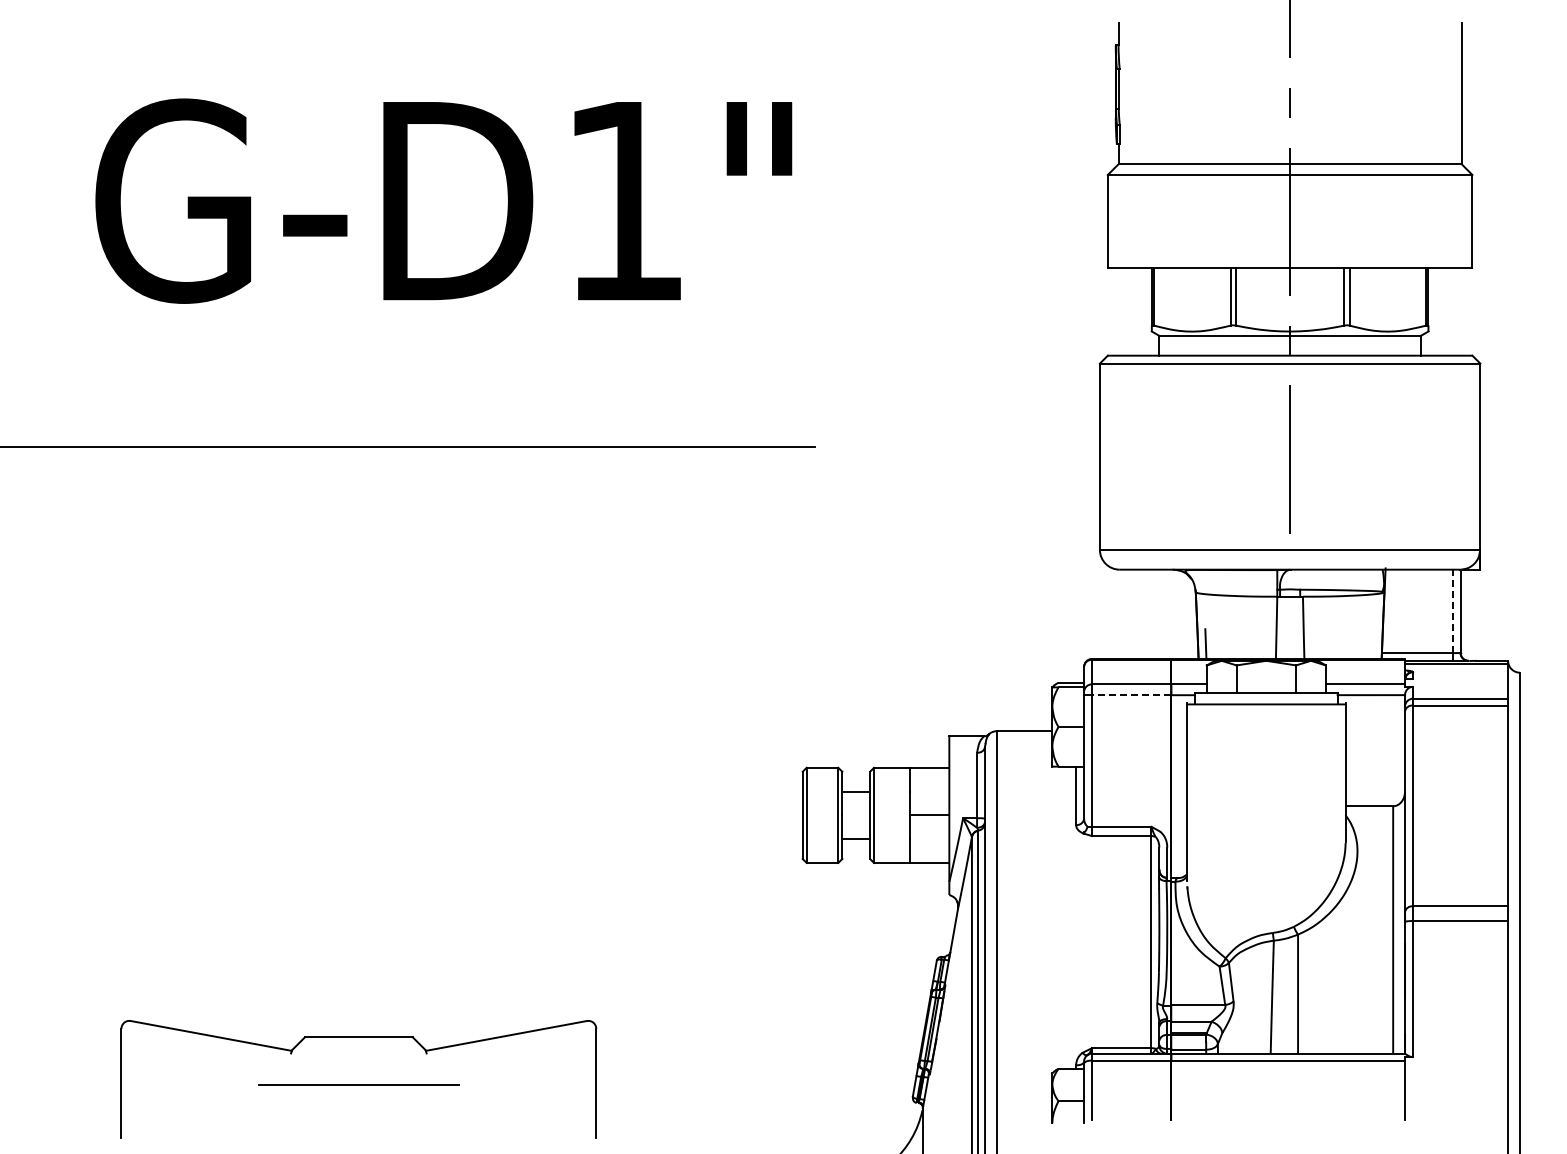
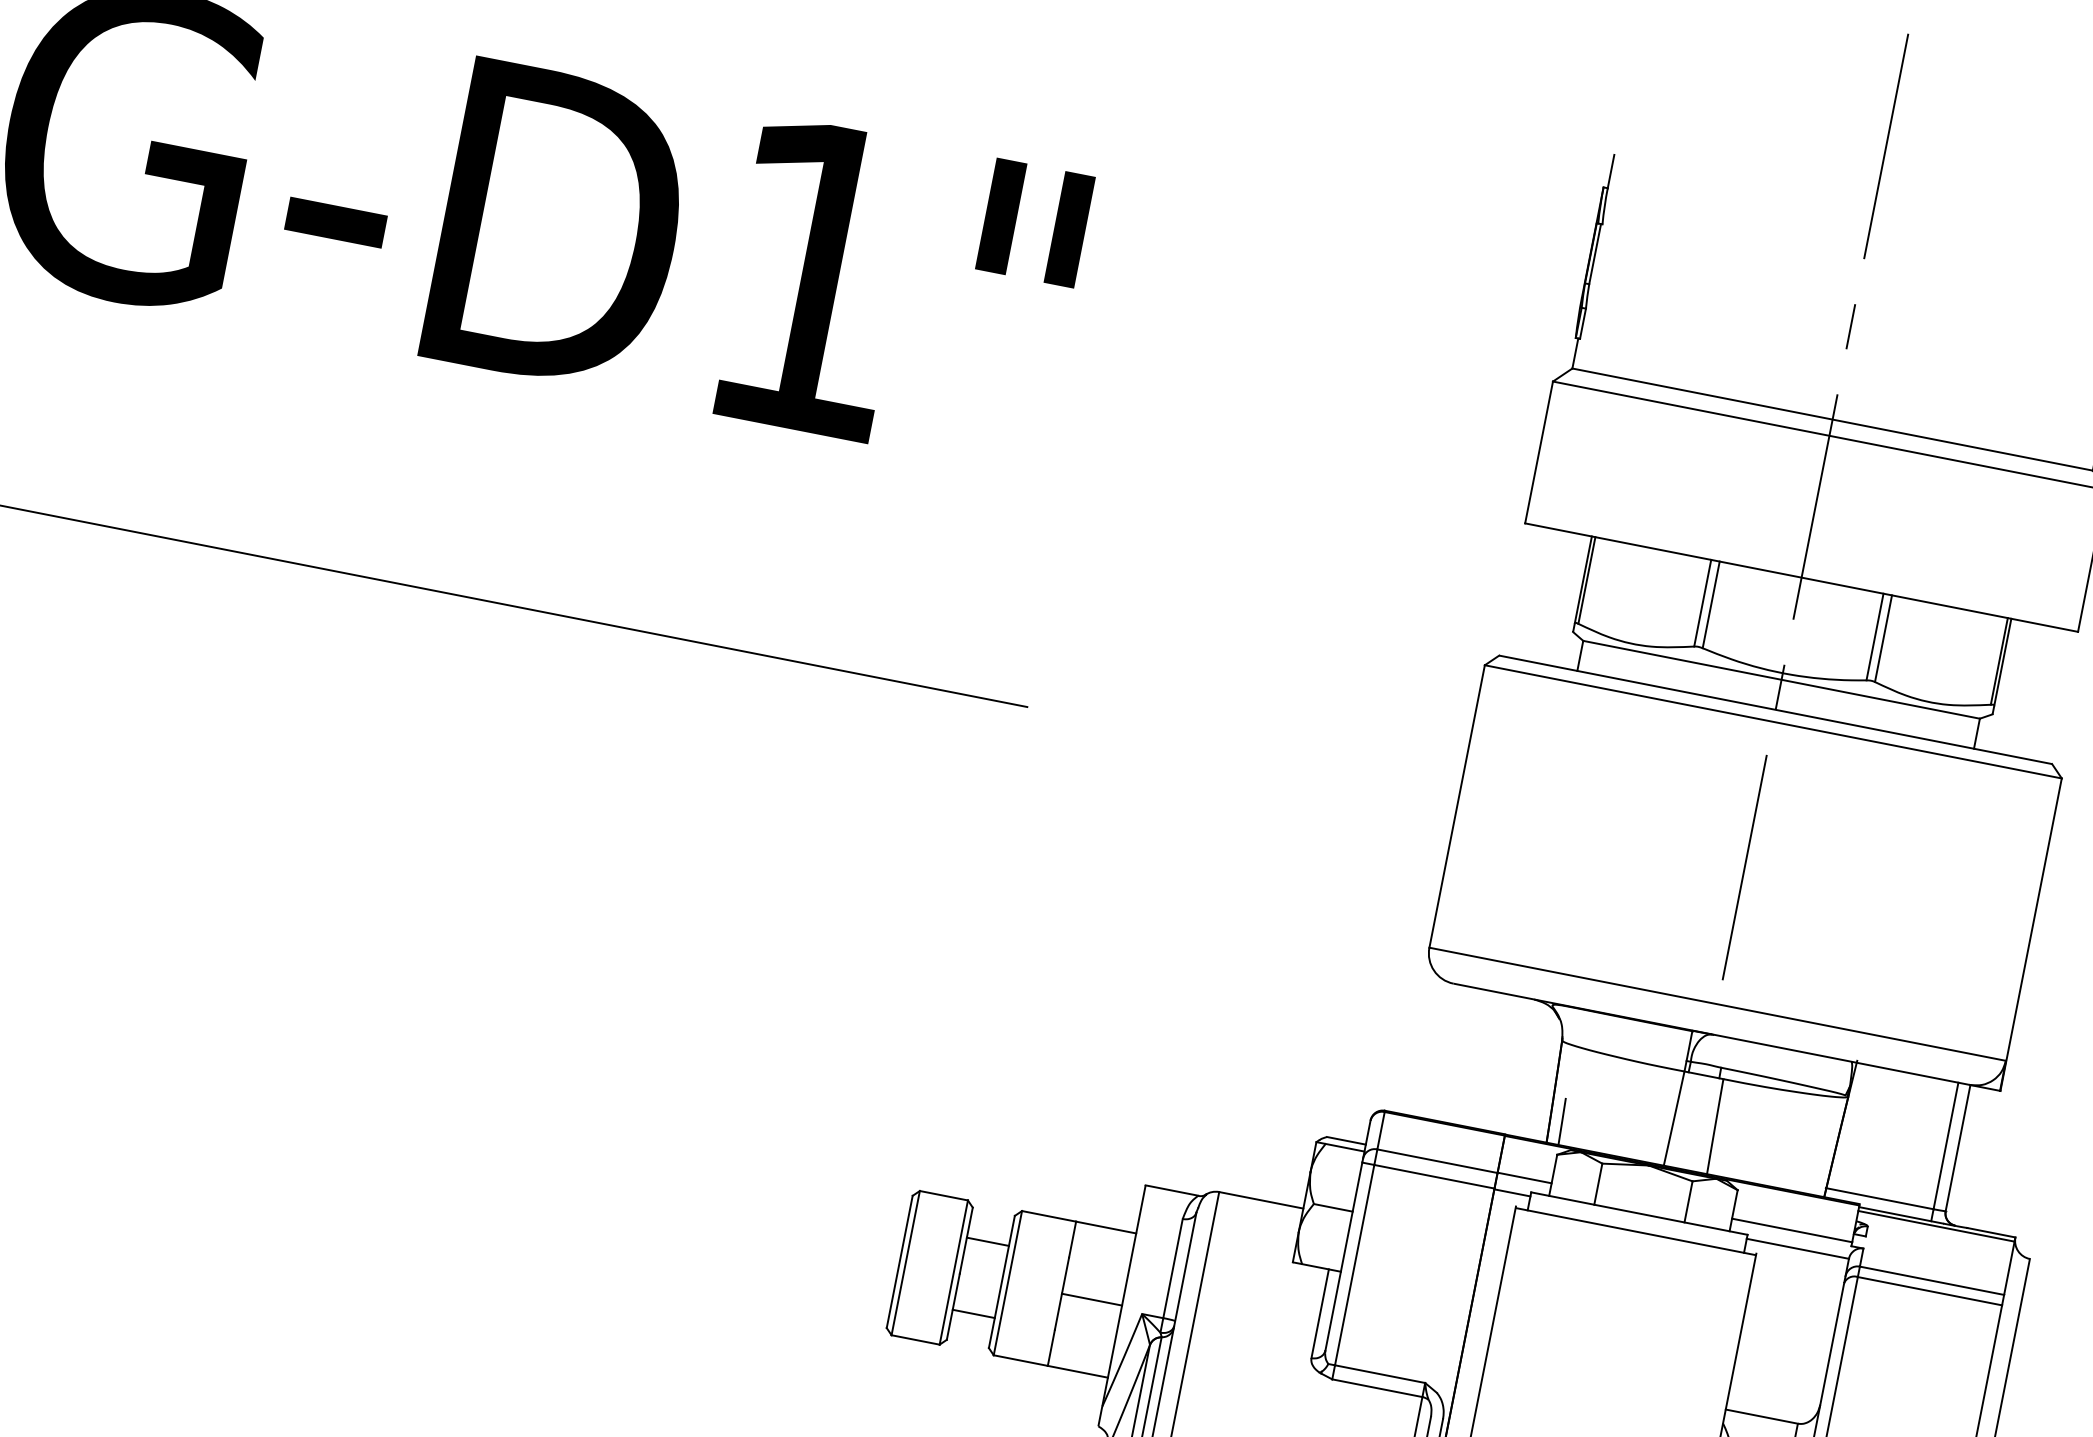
line: (1452, 611) -> (1945, 1146), dashed -> solid
line: (1131, 694) -> (1434, 1176), dashed -> solid

